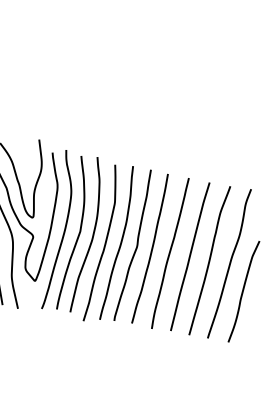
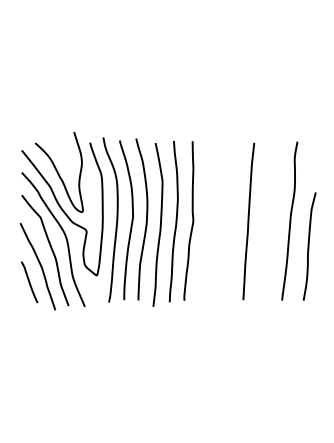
curve: (151, 248) -> (208, 220), removed
curve: (169, 252) -> (227, 221), removed
curve: (209, 260) -> (268, 221), removed

